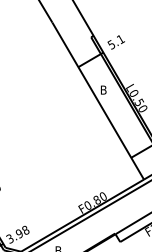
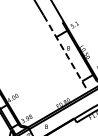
line: (99, 102) -> (66, 54), solid -> dashed

